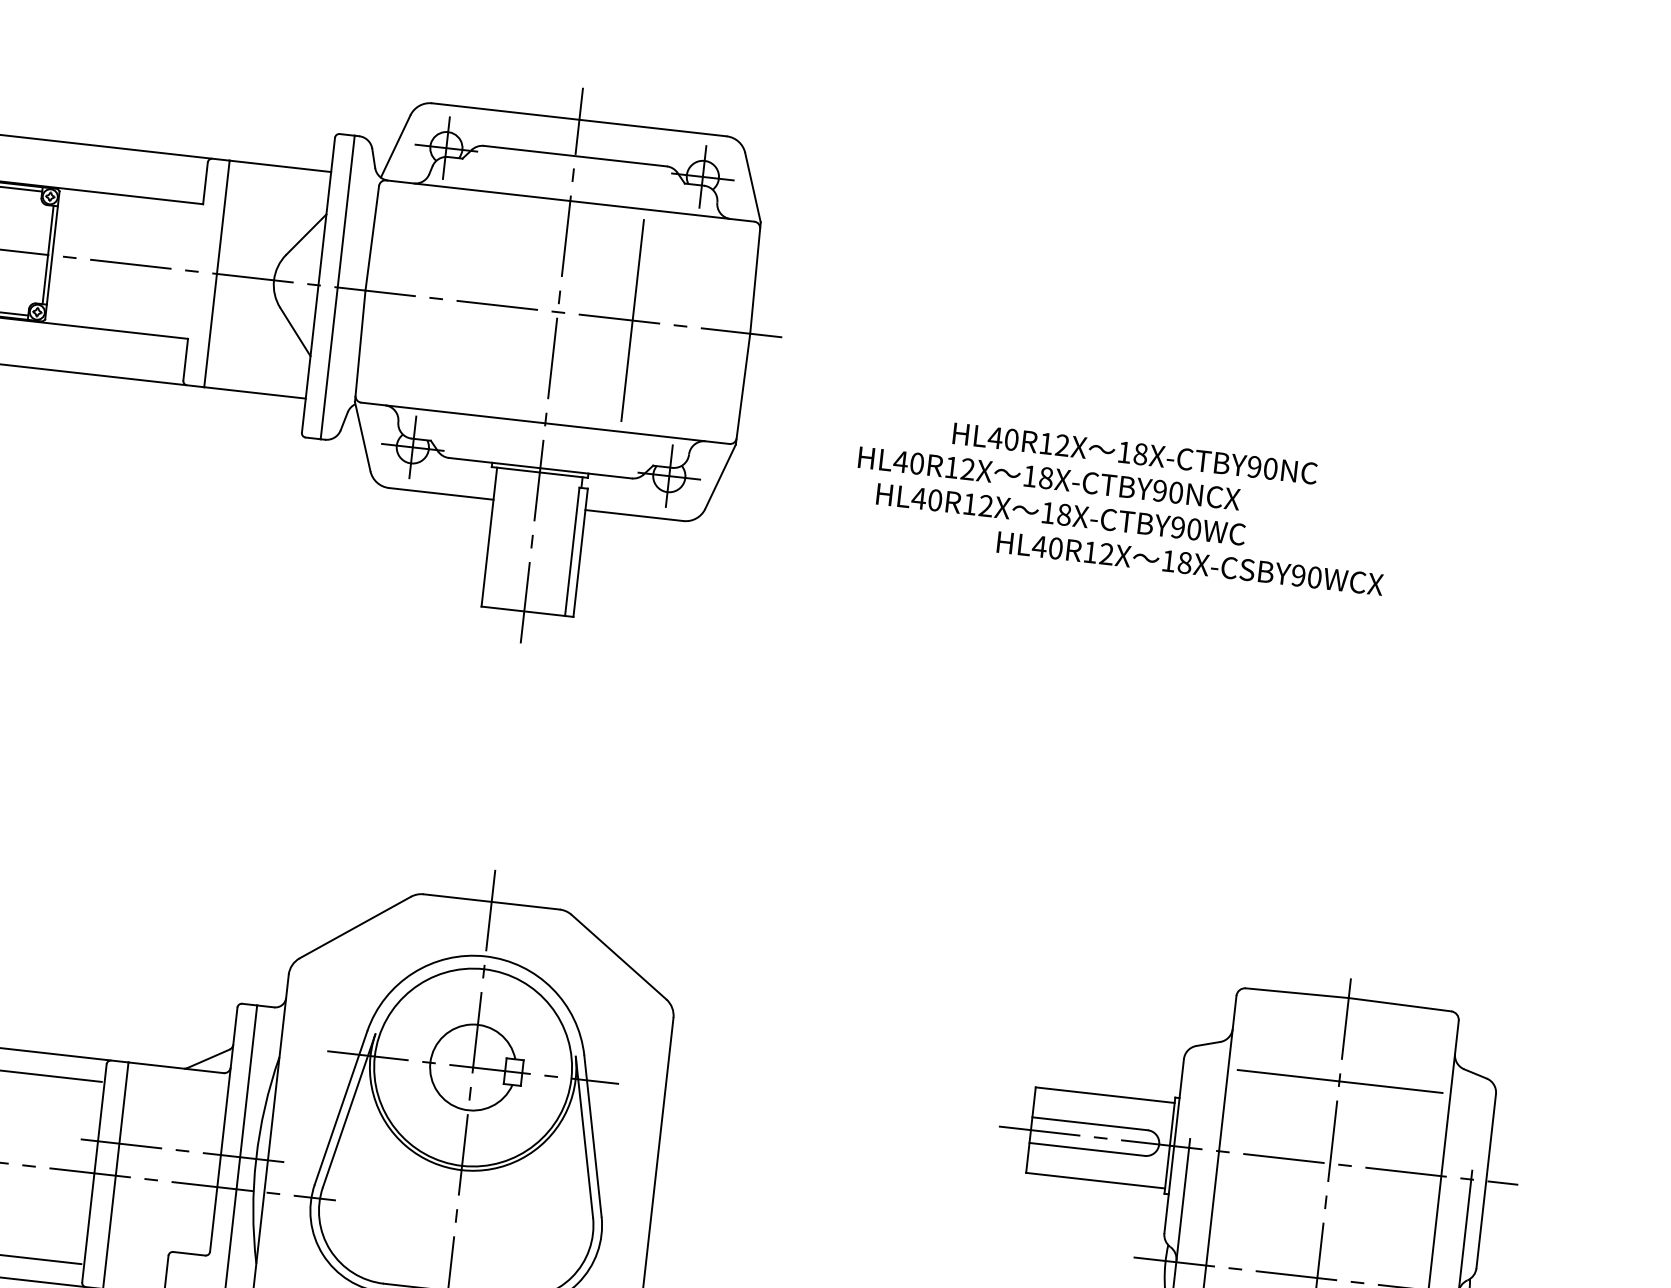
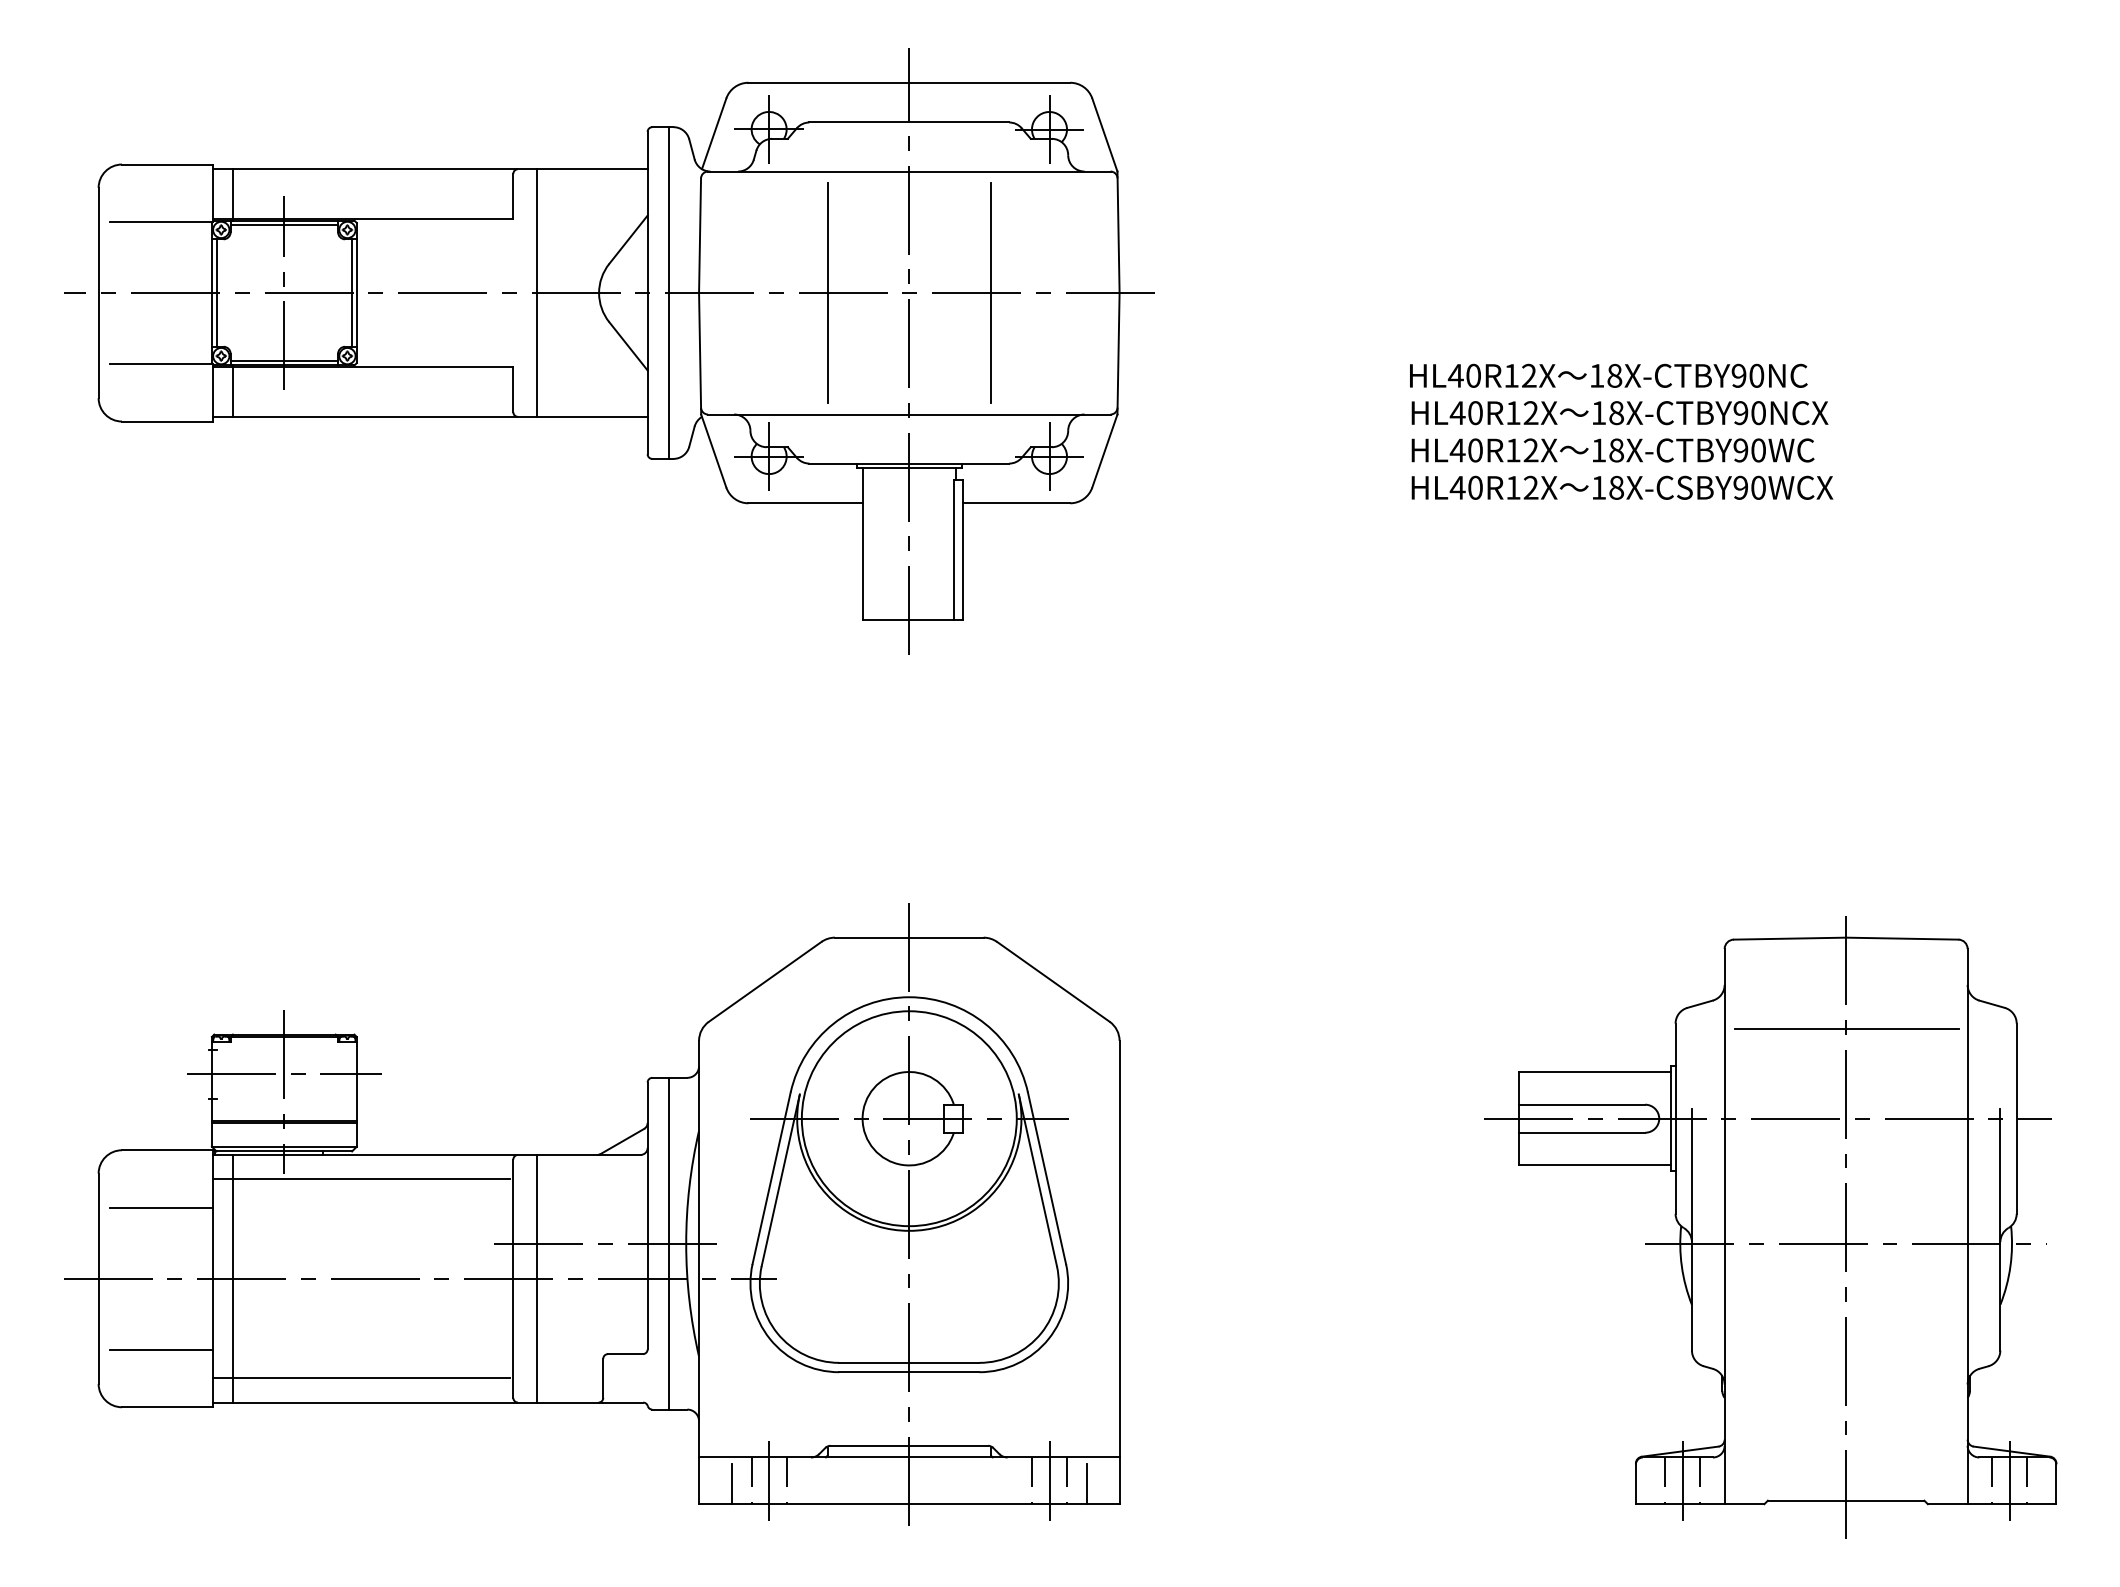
line: (483, 303) -> (827, 292), added
text: (1135, 453) -> (1608, 375), moved
text: (1048, 478) -> (1619, 413), moved
text: (1060, 514) -> (1612, 450), moved

